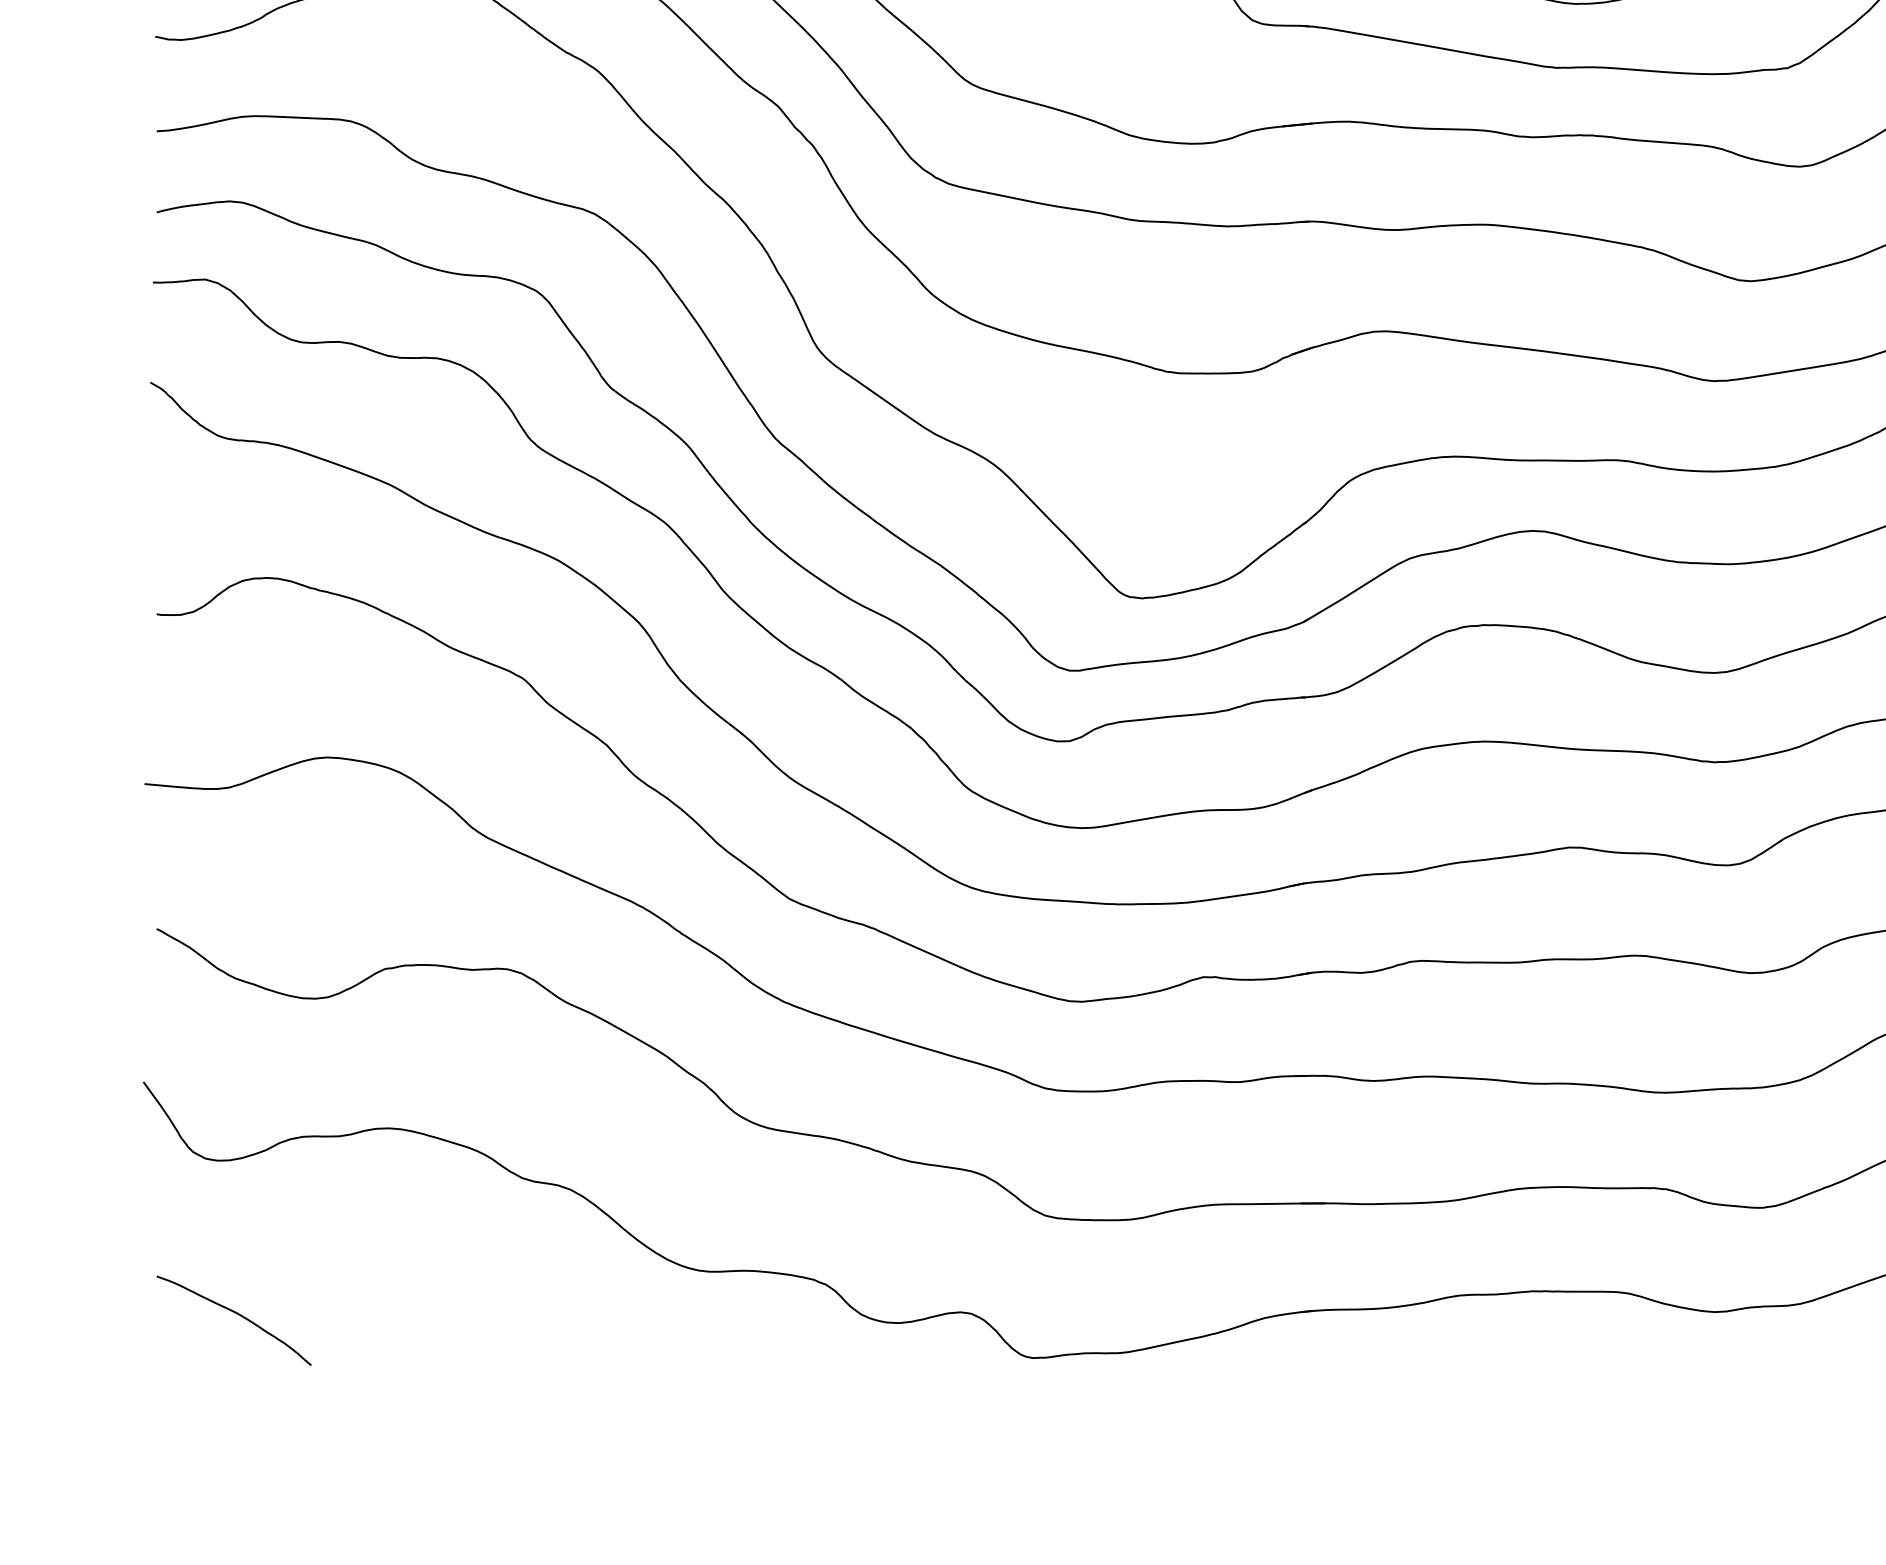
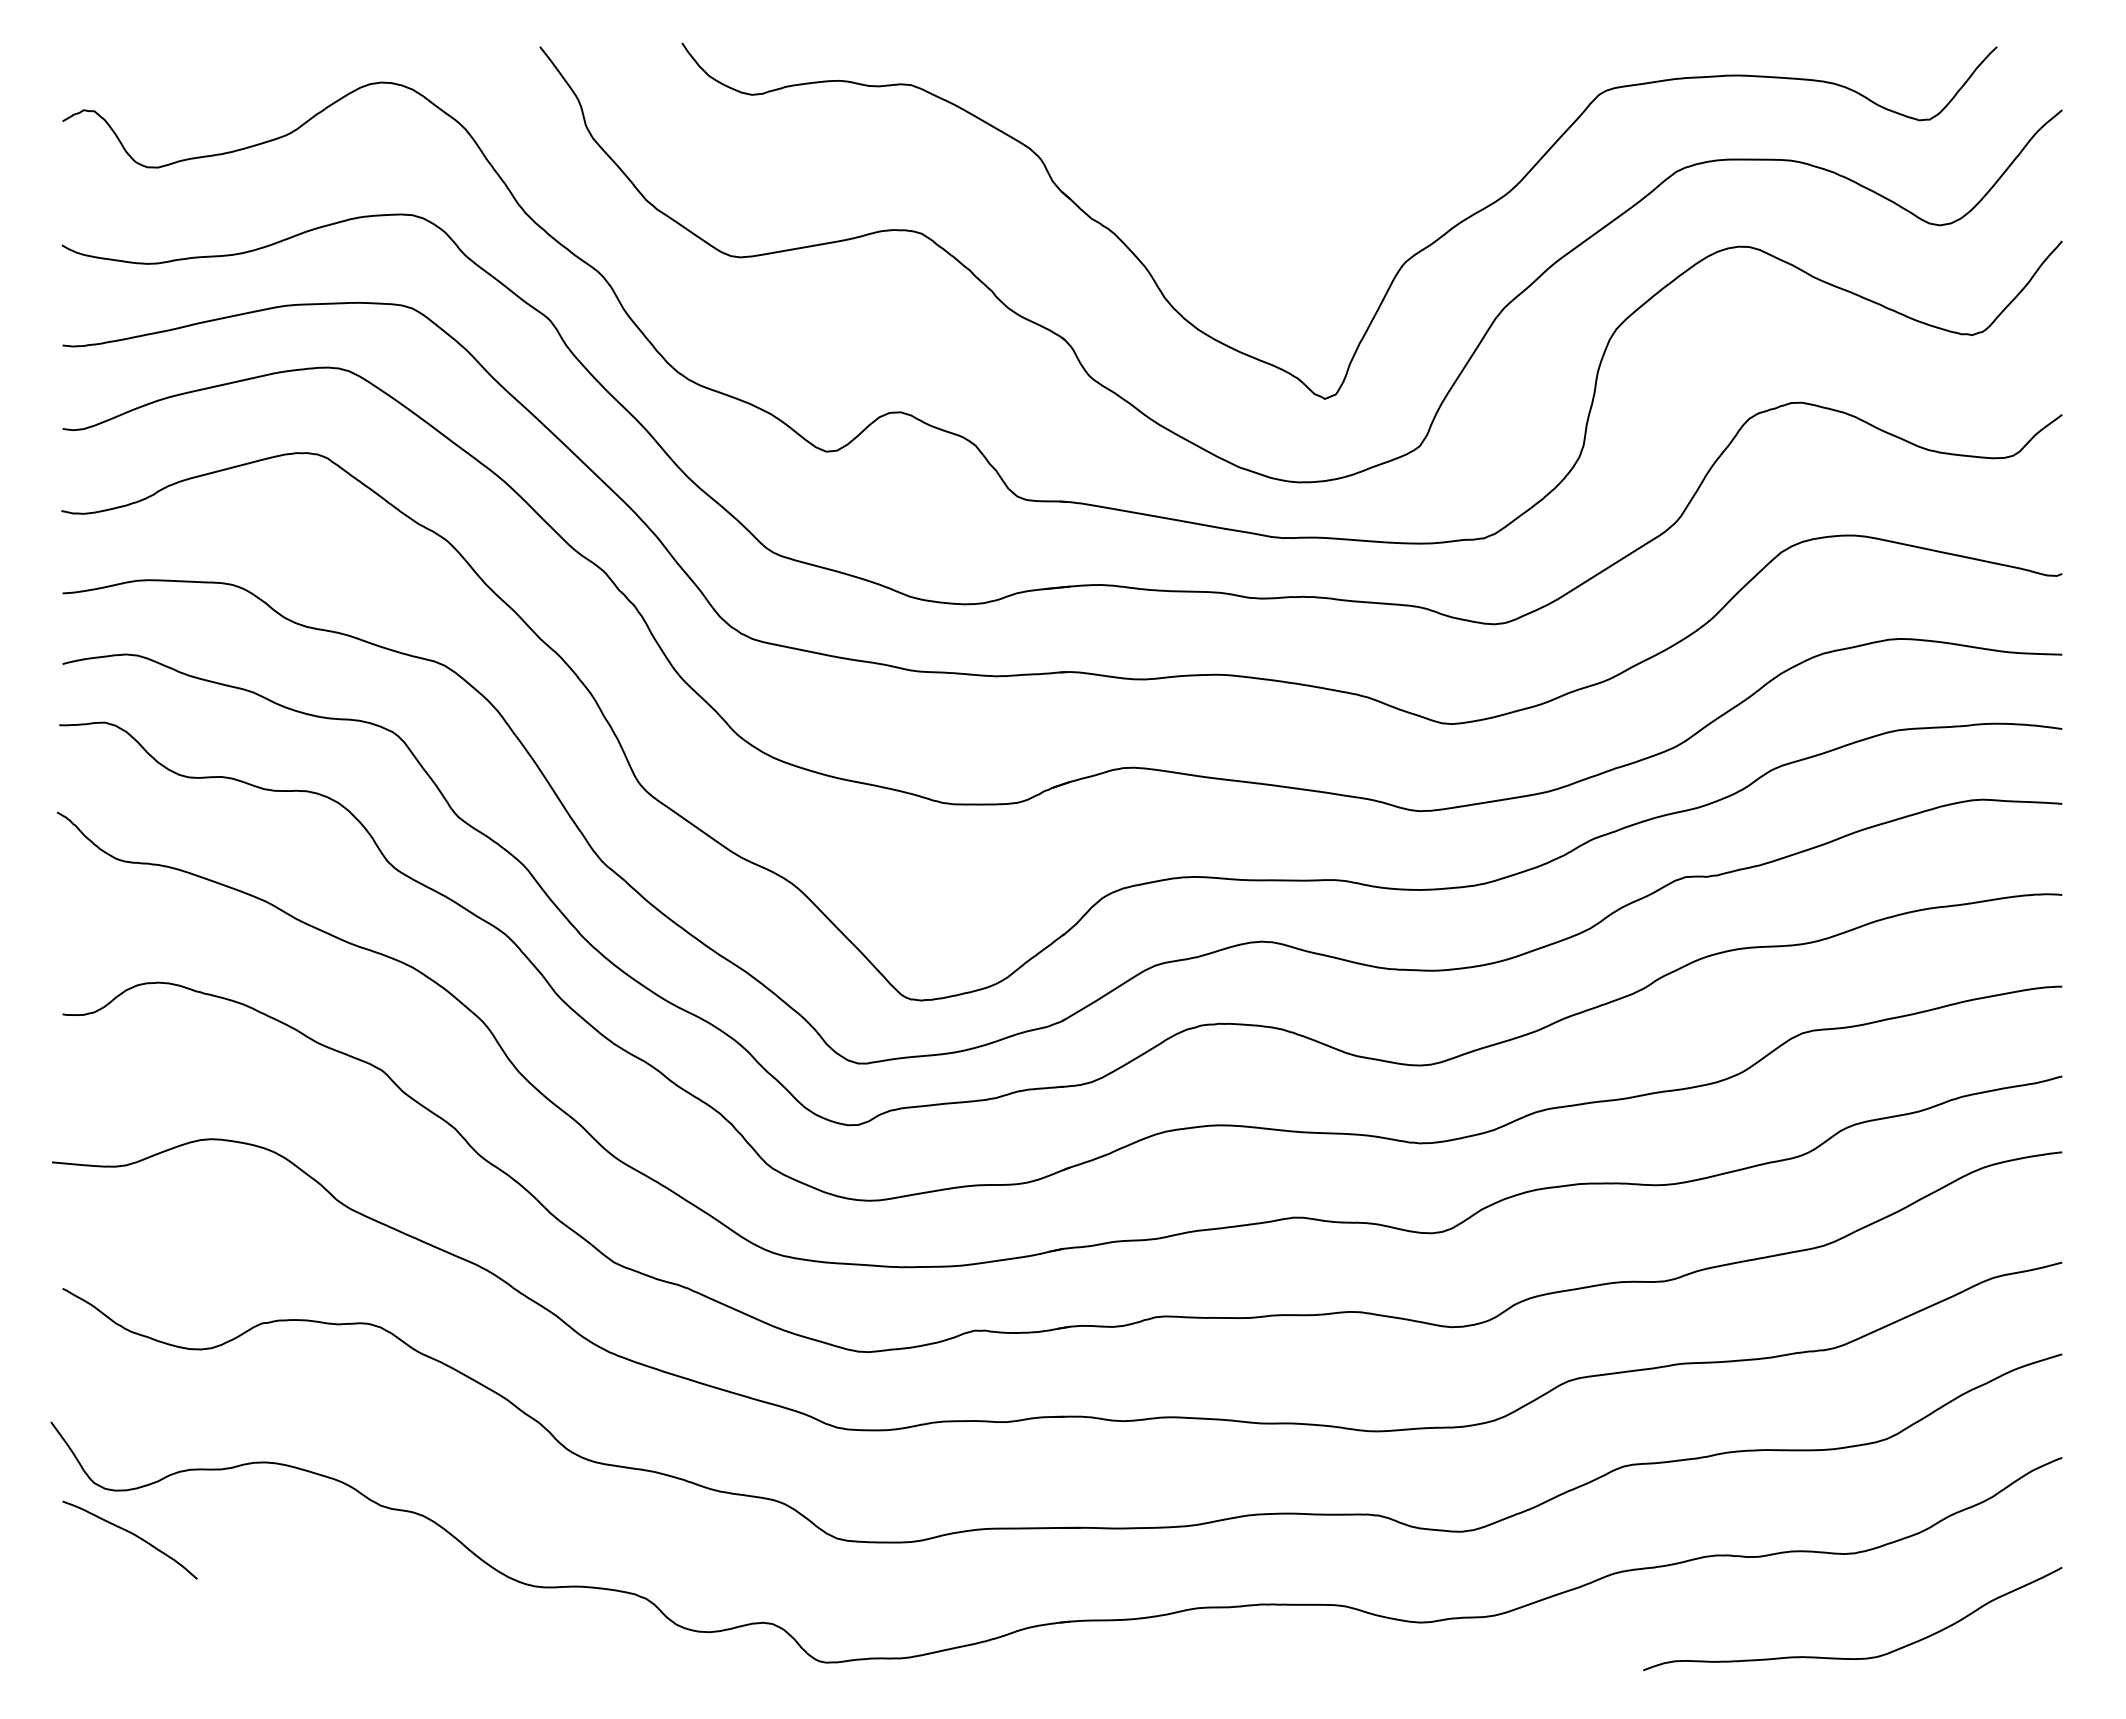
curve: (235, 1314) -> (131, 1534), moved

